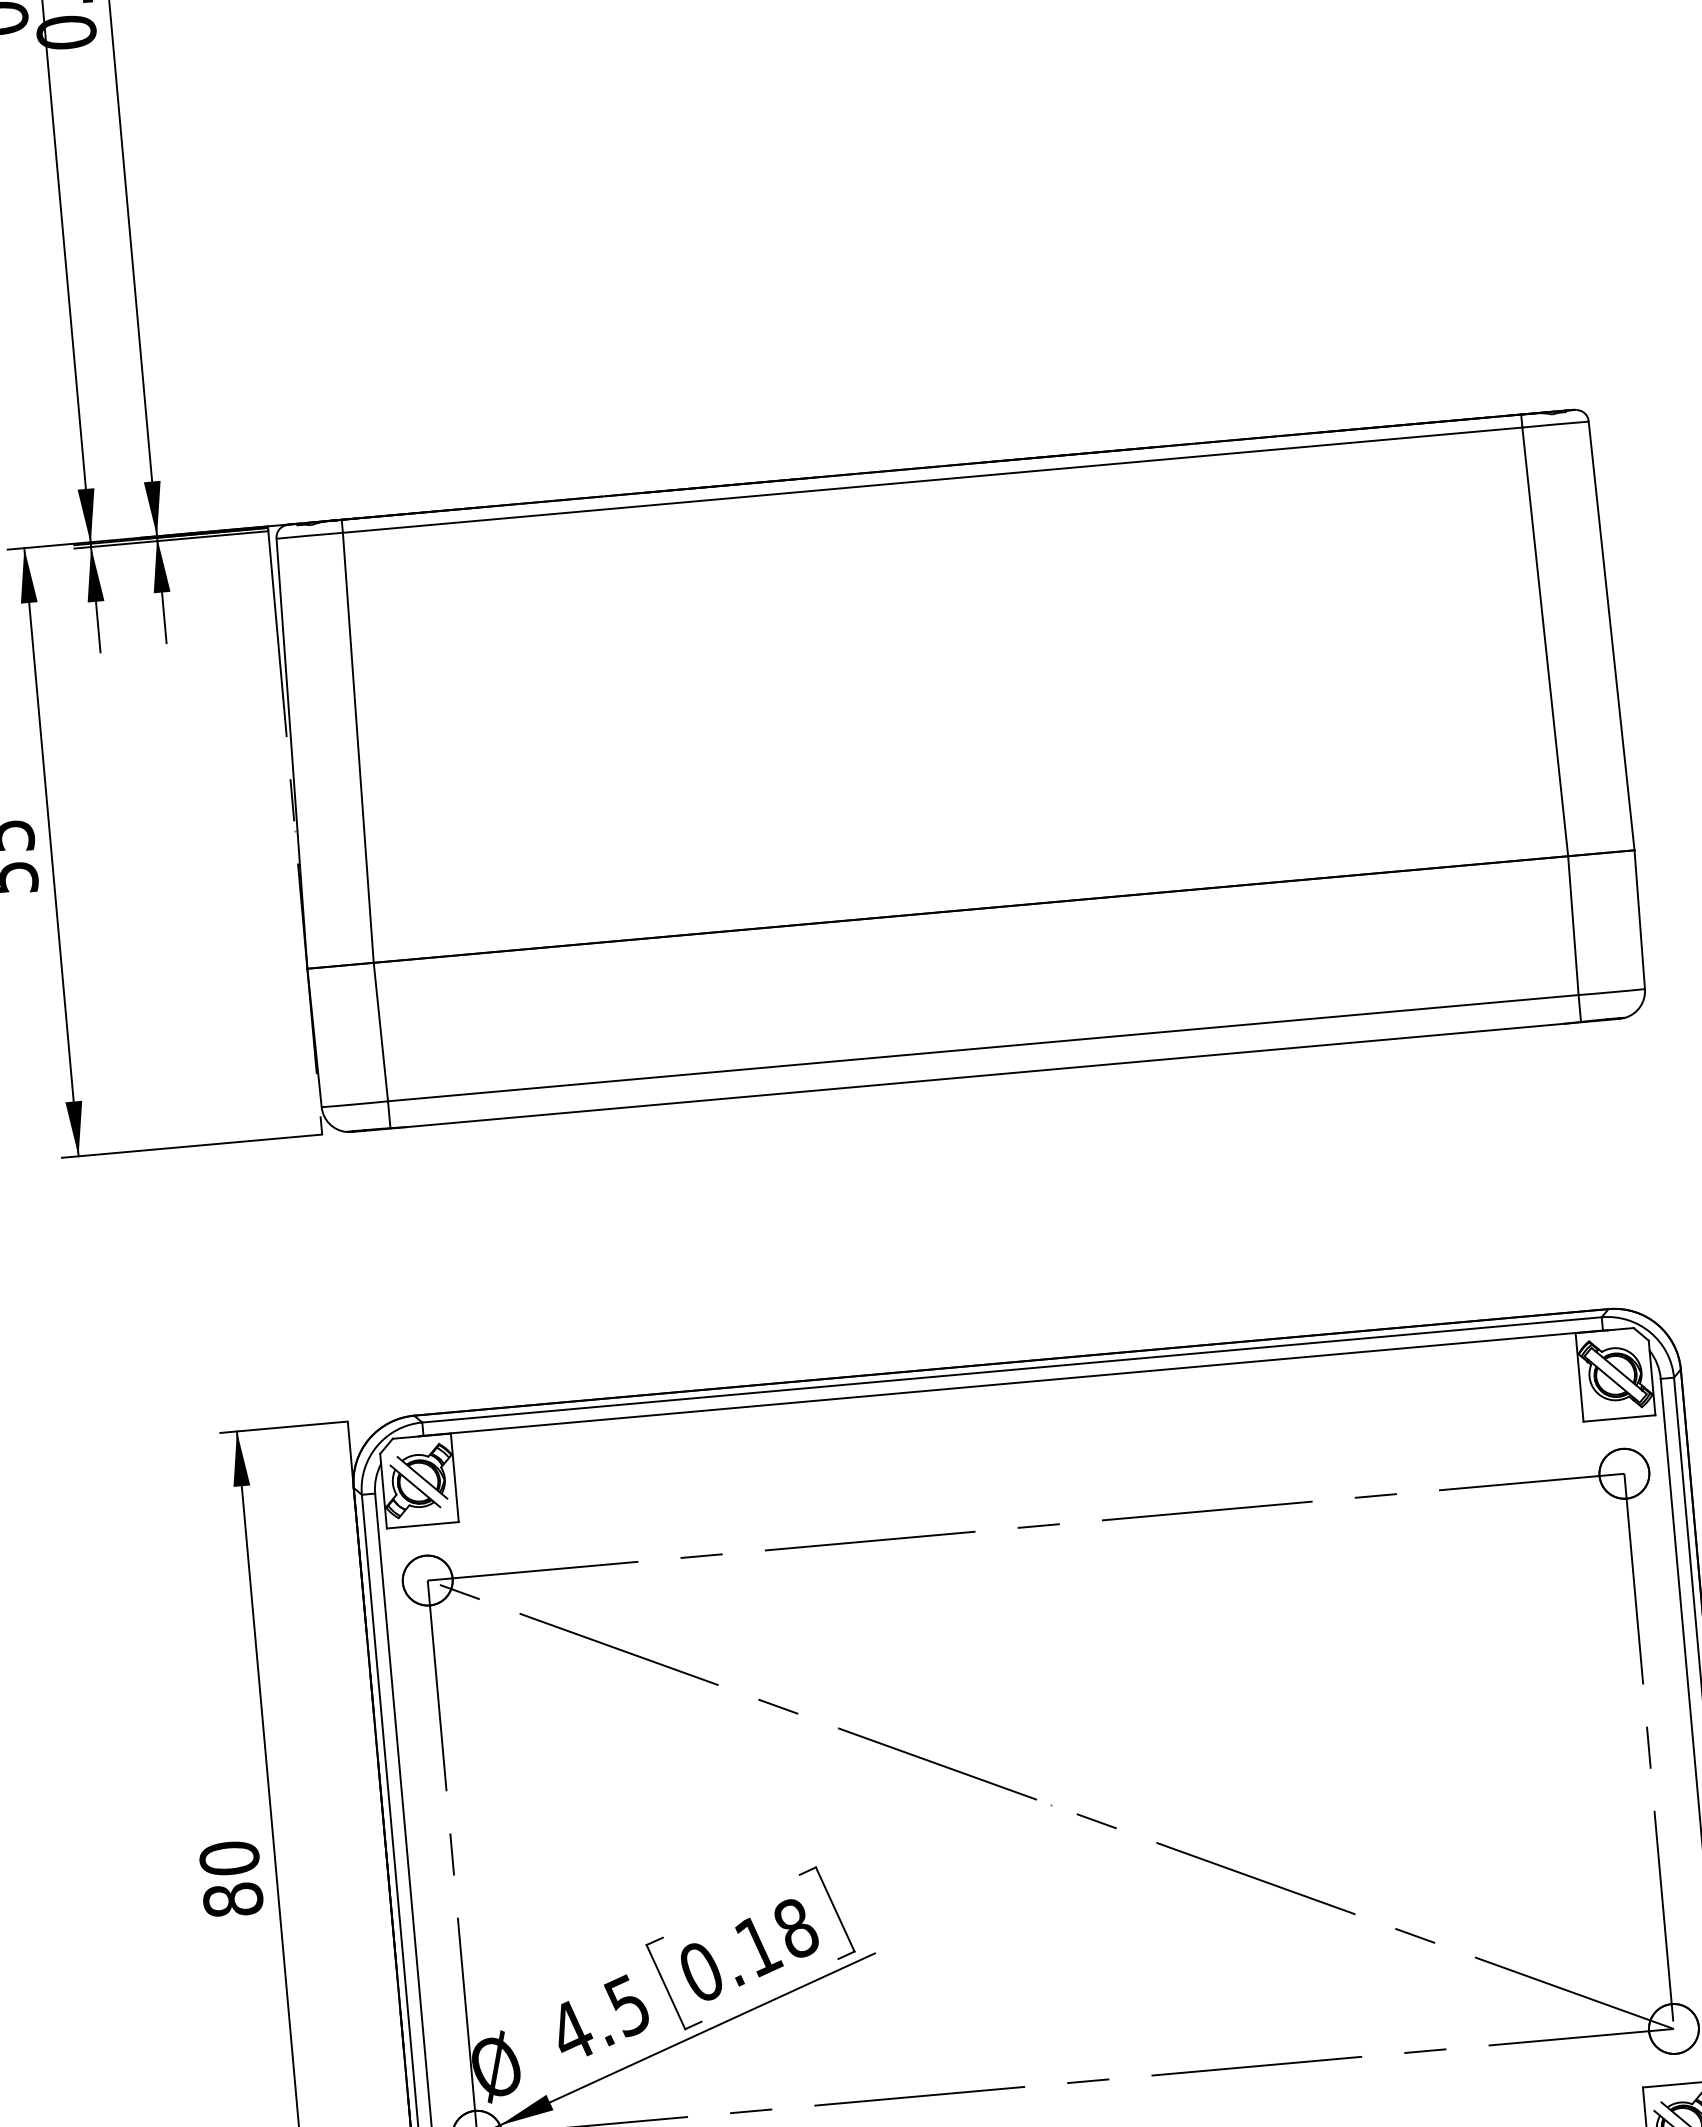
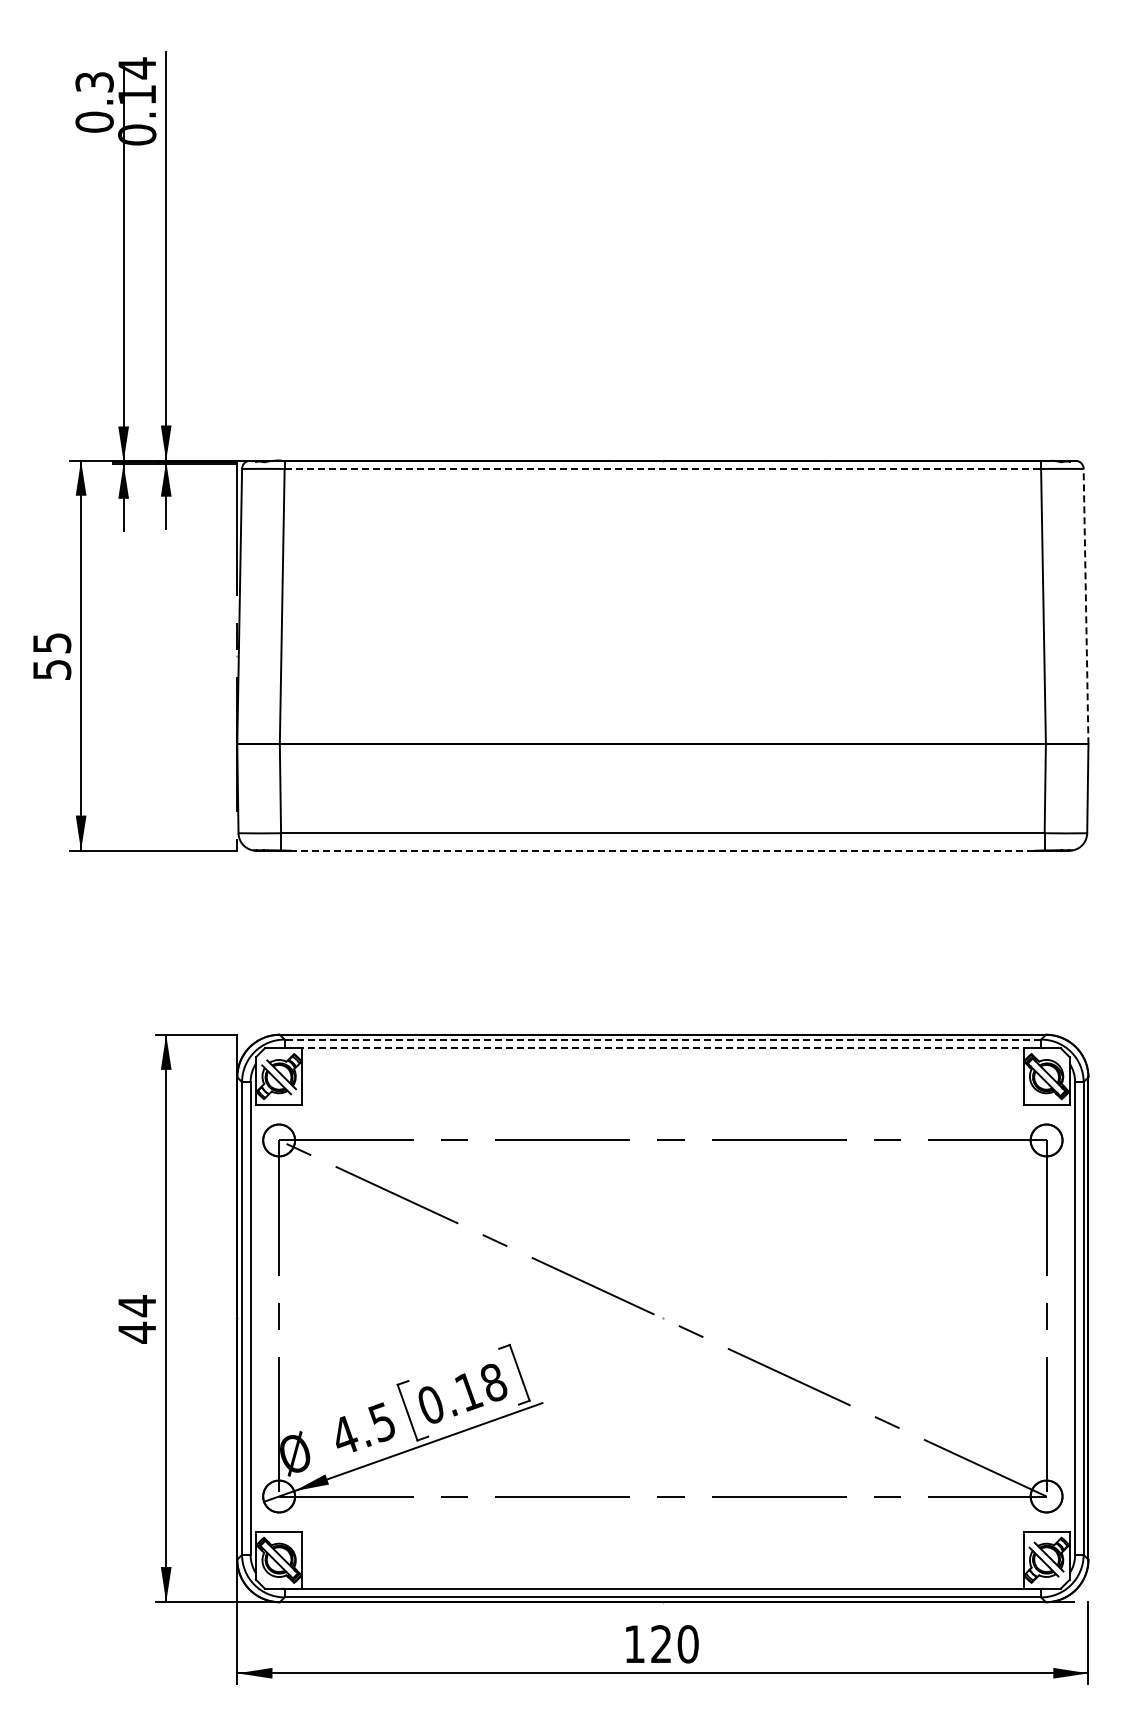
line: (933, 479) -> (663, 468), solid -> dashed
line: (1612, 635) -> (1086, 606), solid -> dashed
line: (985, 1075) -> (662, 850), solid -> dashed
line: (1011, 1369) -> (662, 1039), solid -> dashed
line: (1012, 1383) -> (662, 1048), solid -> dashed
text: (231, 1879) -> (137, 1319), 80 -> 44

